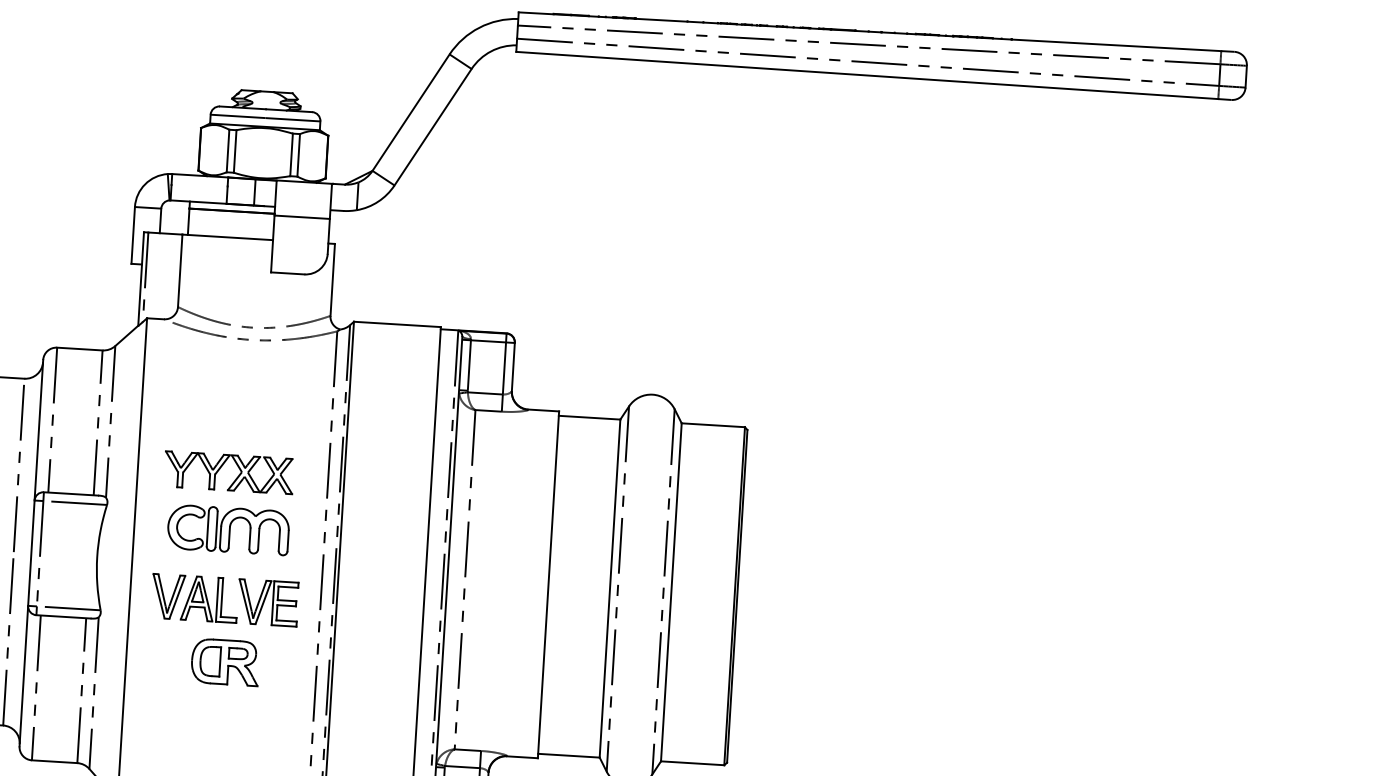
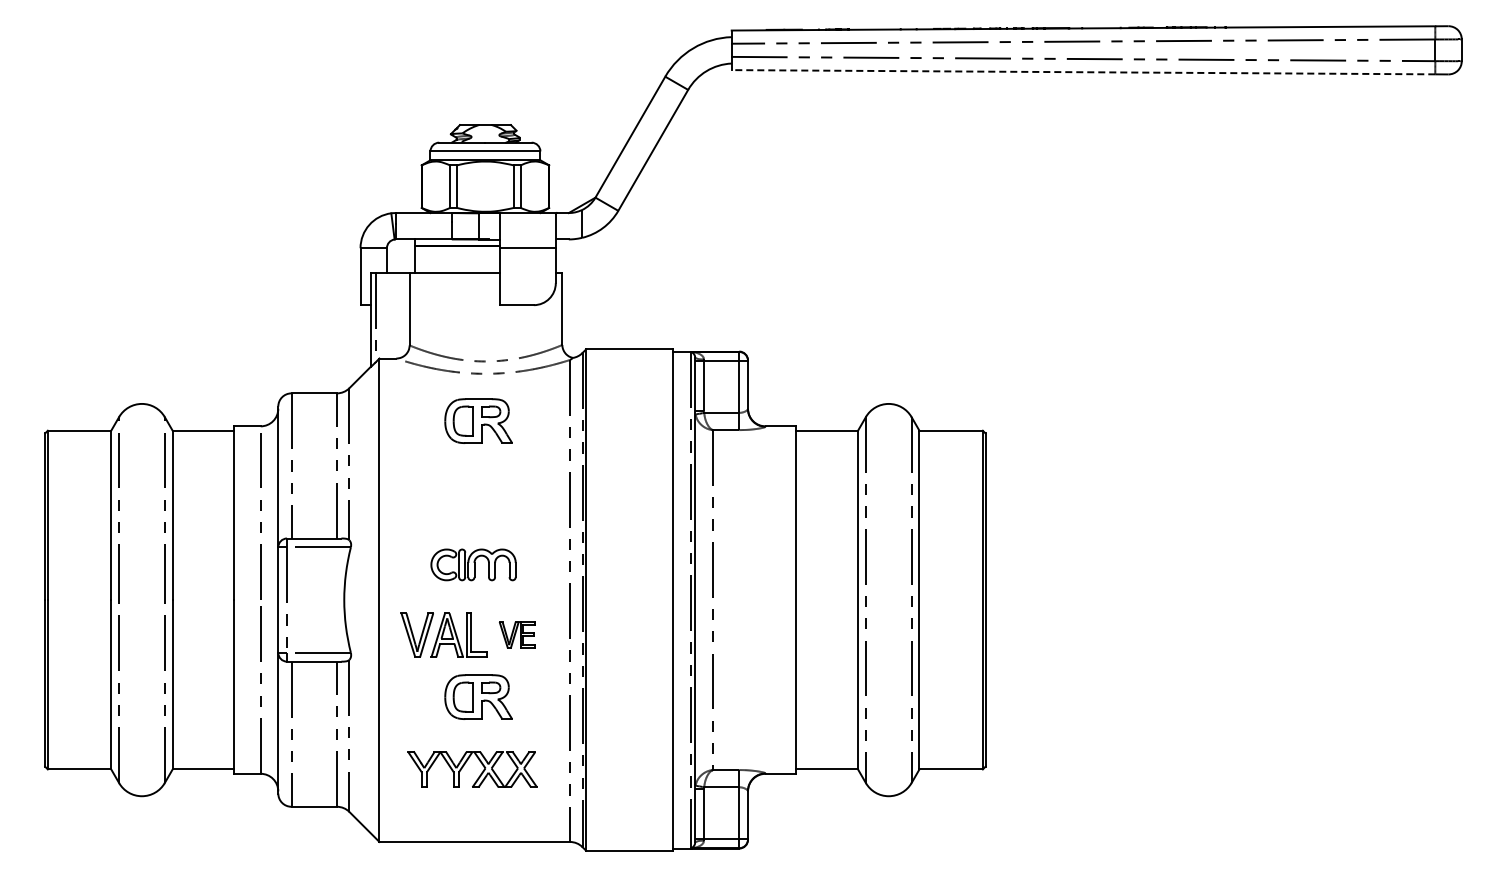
line: (867, 75) -> (1083, 72), solid -> dashed
part: (242, 386) -> (478, 420), added
part: (222, 467) -> (465, 764), moved
part: (228, 529) -> (473, 564), size x0.7
part: (268, 602) -> (517, 634), size x0.6

